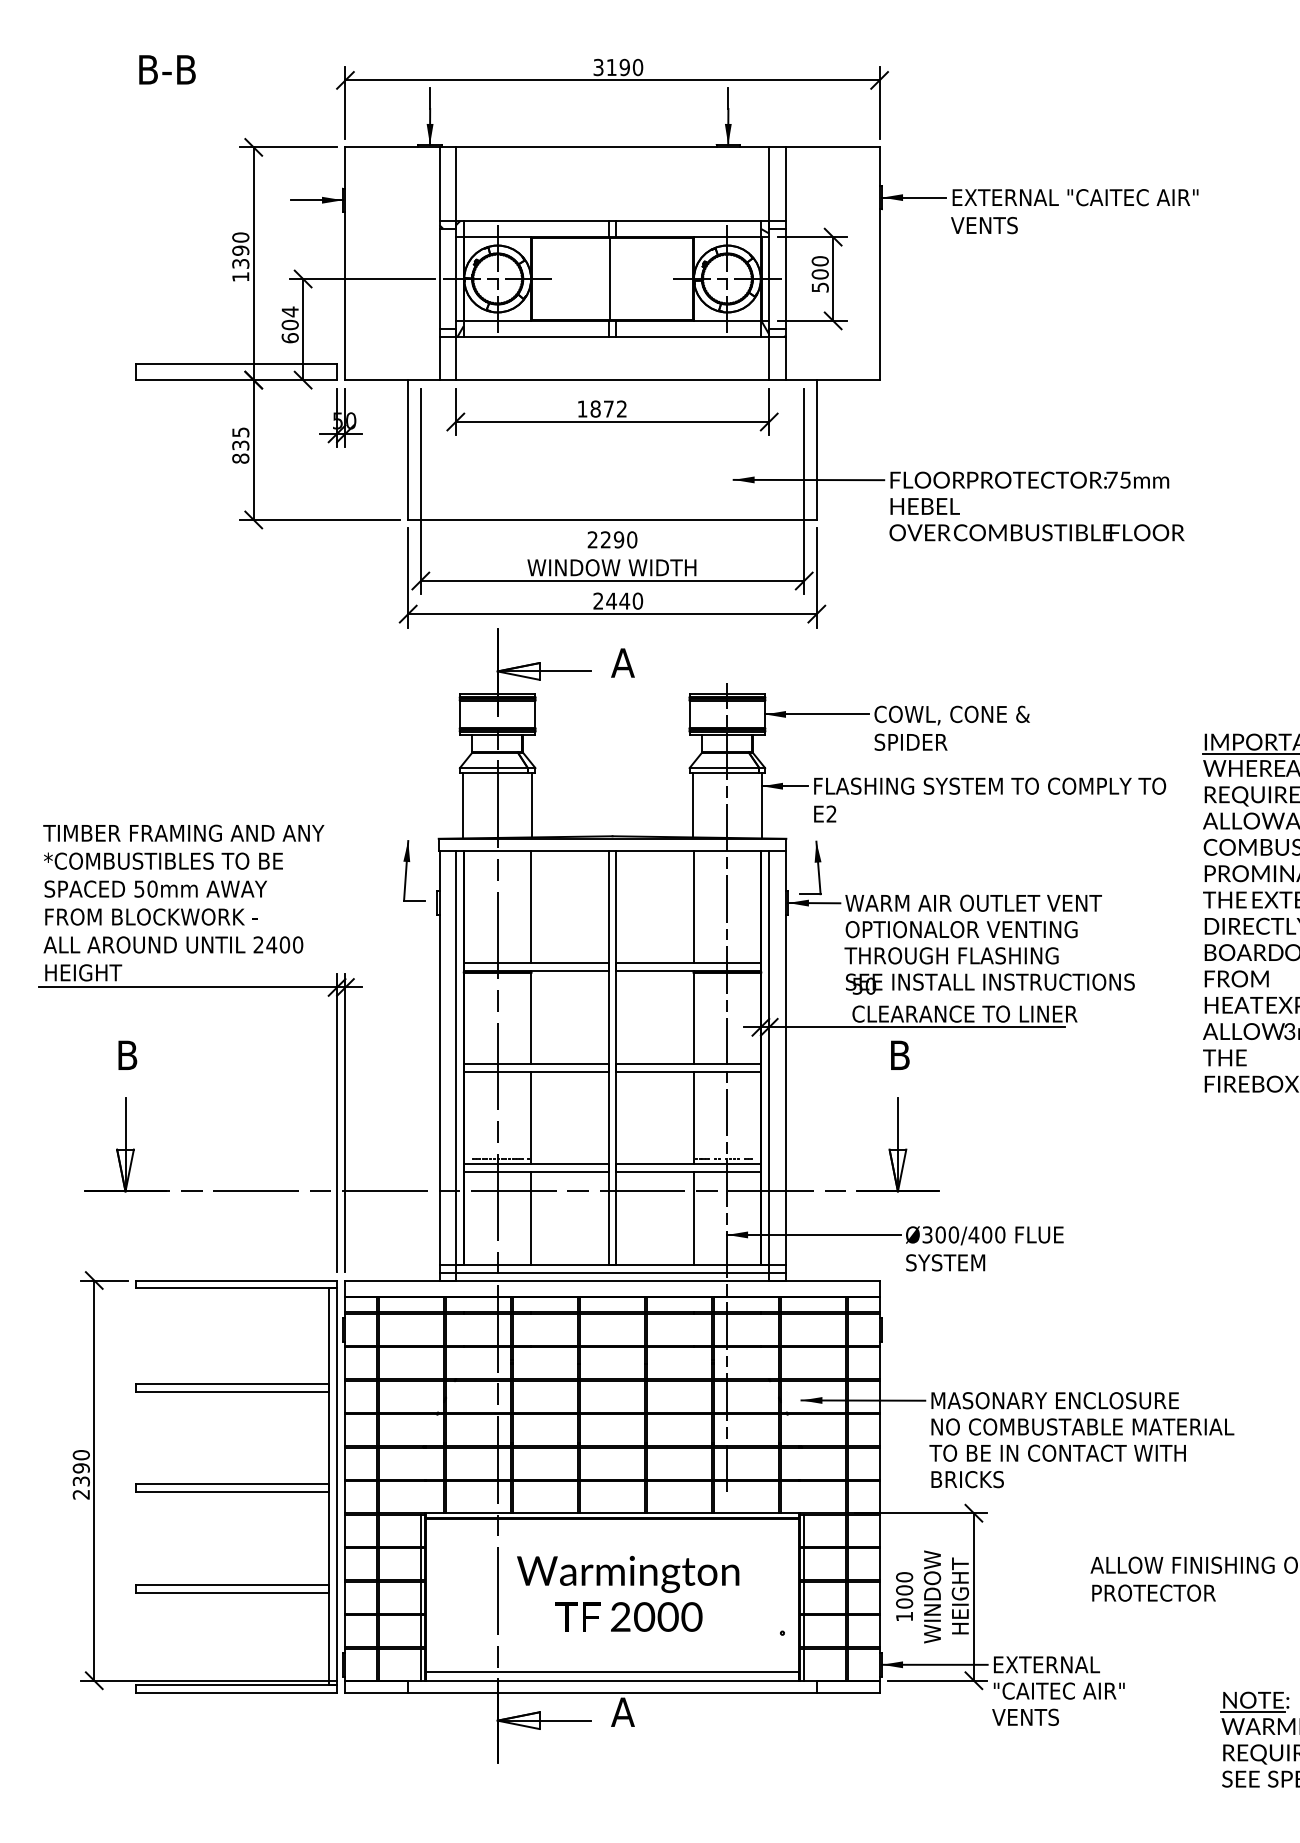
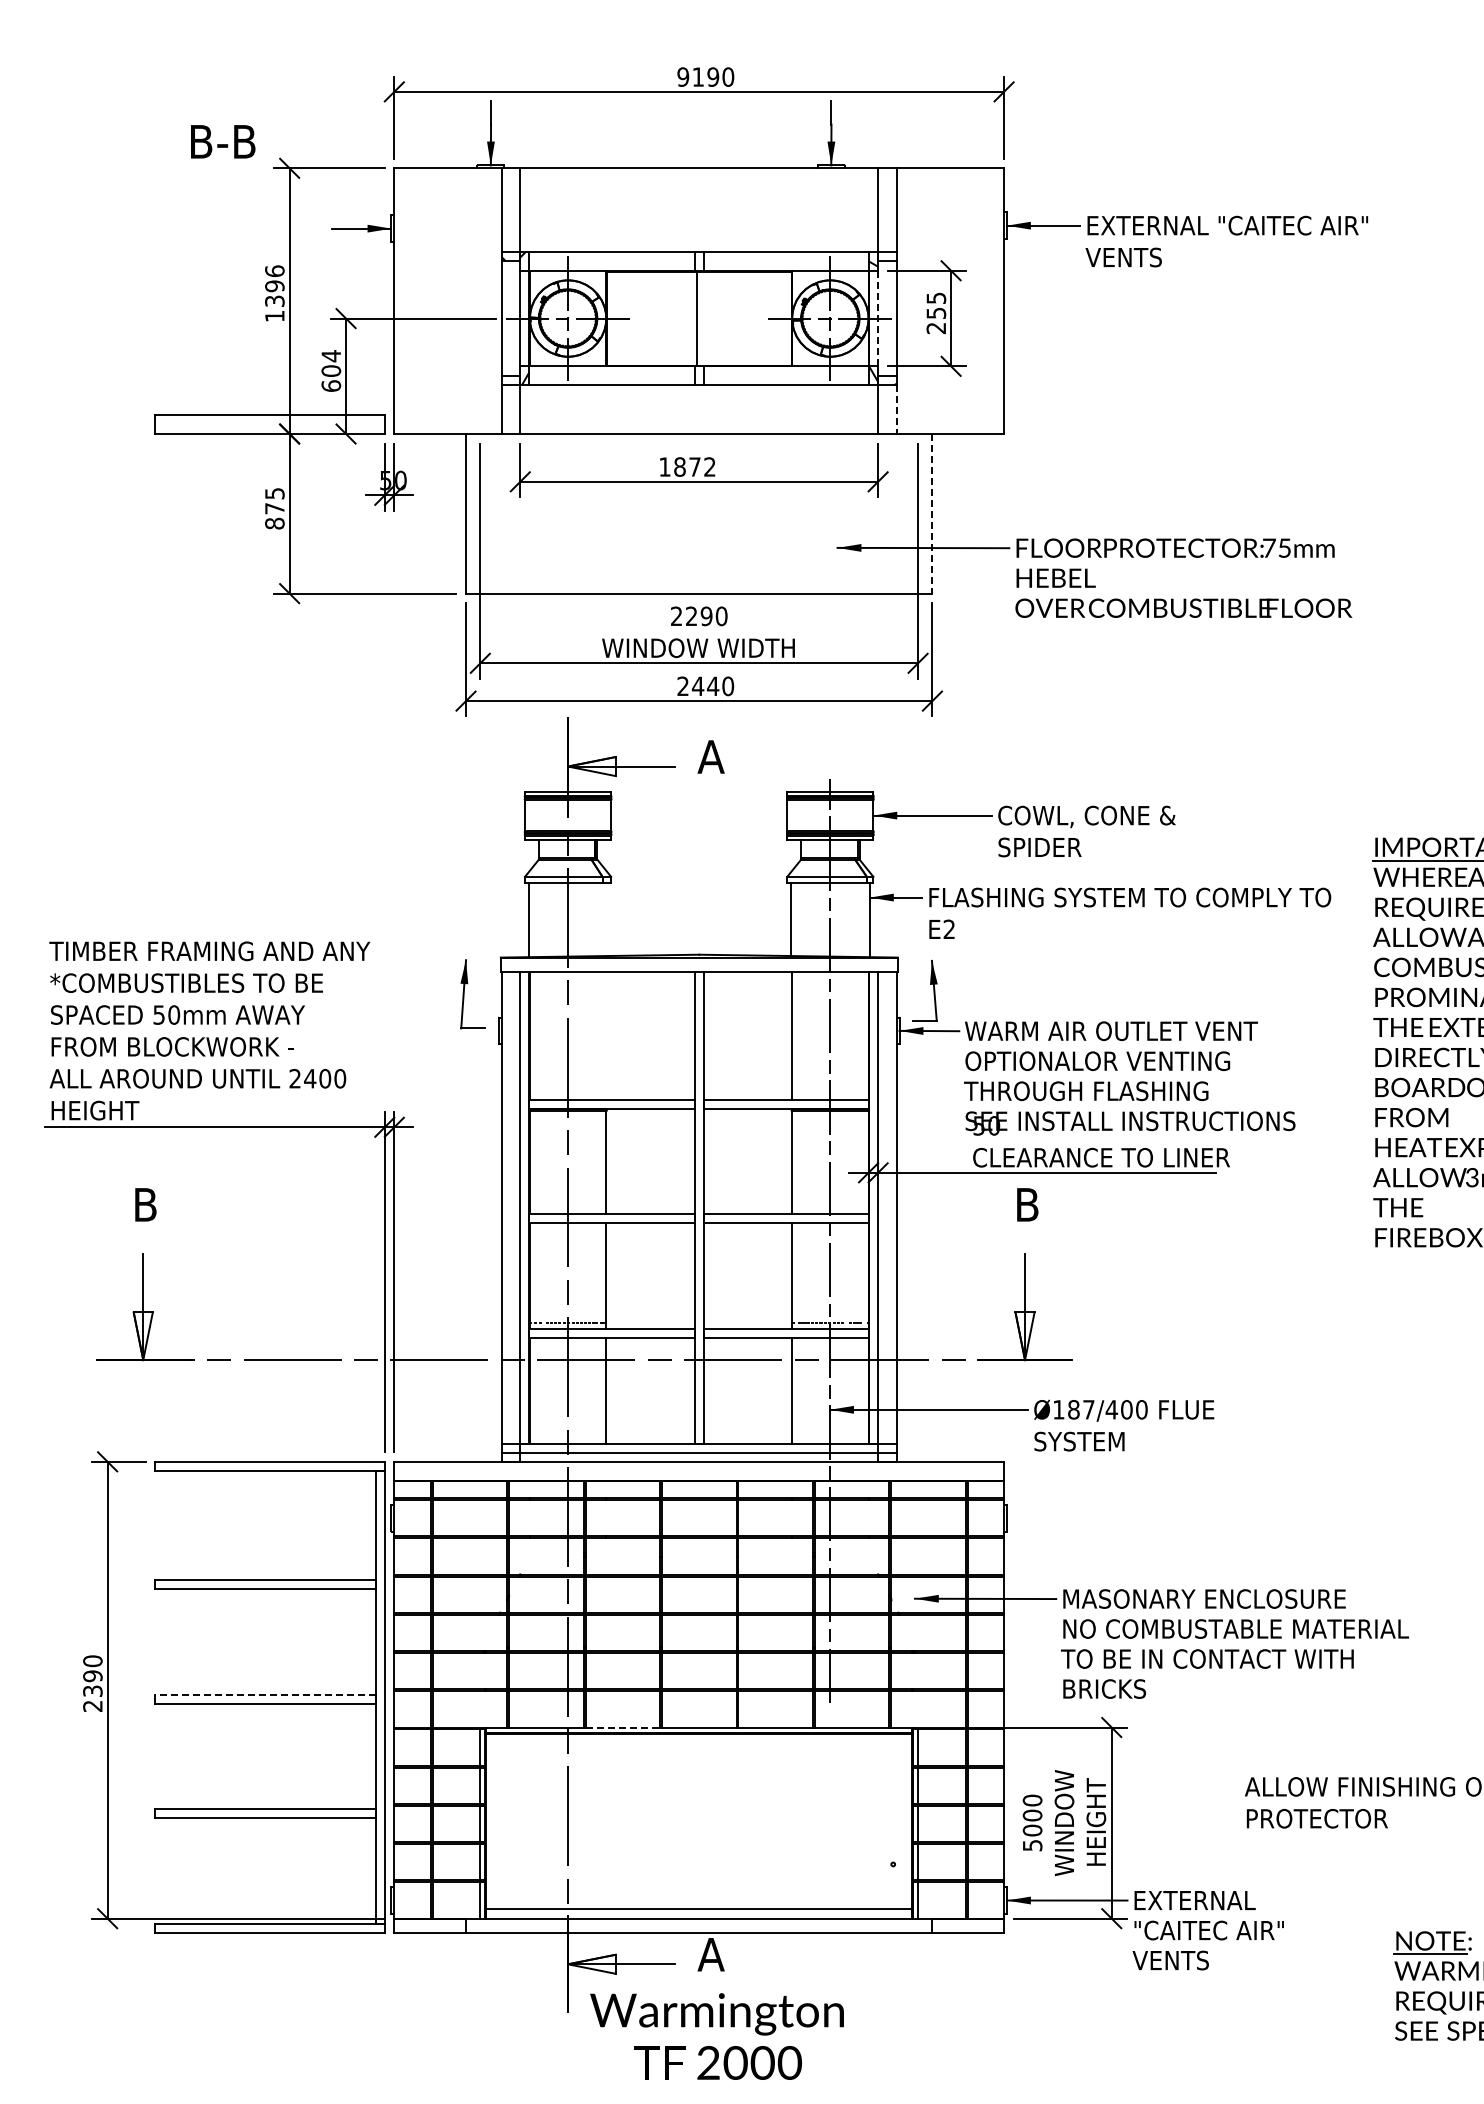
text: (598, 66) -> (683, 76), 3190 -> 9190
text: (167, 69) -> (223, 141), moved
text: (240, 237) -> (274, 271), 1390 -> 1396
text: (820, 274) -> (936, 313), 500 -> 255
line: (769, 278) -> (878, 318), solid -> dashed
line: (785, 358) -> (896, 409), solid -> dashed
text: (240, 445) -> (274, 508), 835 -> 875
line: (816, 449) -> (932, 513), solid -> dashed
line: (532, 805) -> (607, 919), removed
line: (531, 907) -> (606, 1035), removed
text: (940, 1234) -> (1073, 1409), Ø300/400 -> Ø187/400
line: (232, 1484) -> (265, 1694), solid -> dashed
line: (546, 1513) -> (623, 1727), solid -> dashed
text: (627, 1593) -> (716, 2036), moved
text: (904, 1616) -> (1032, 1845), 1000 -> 5000

